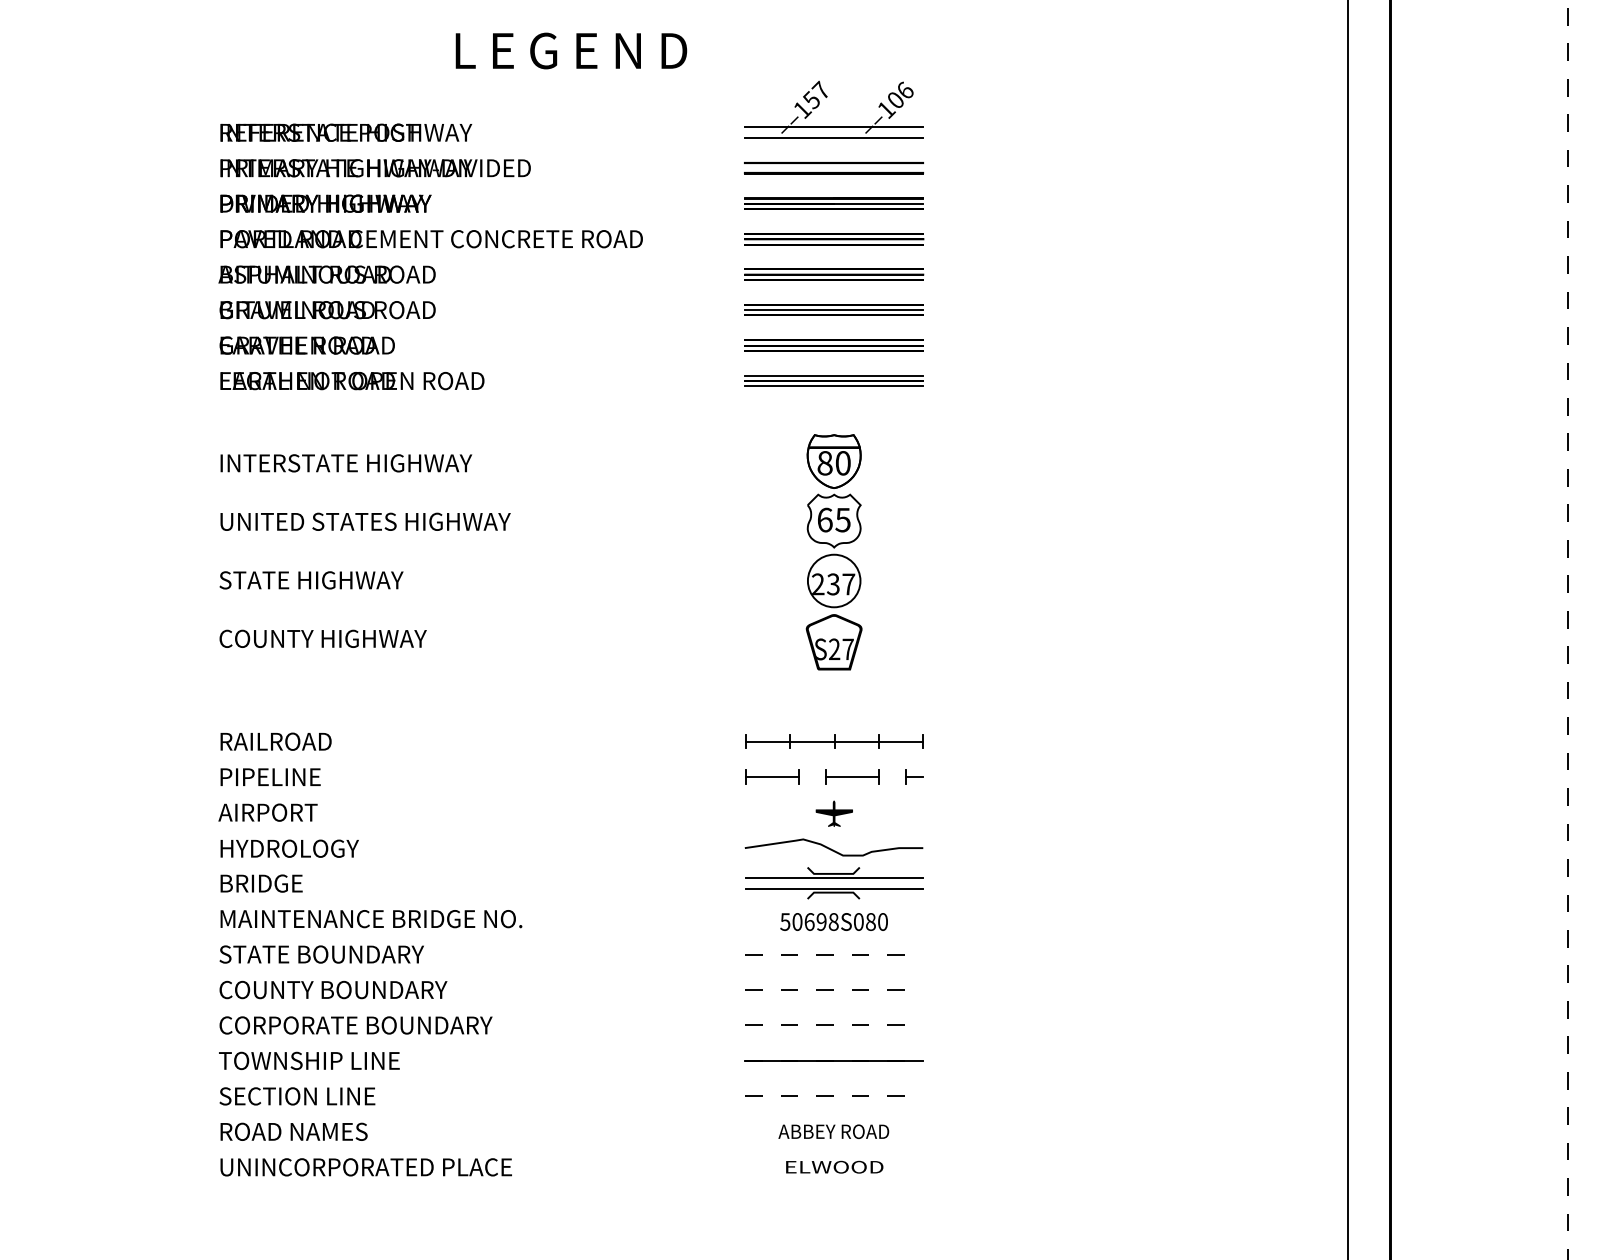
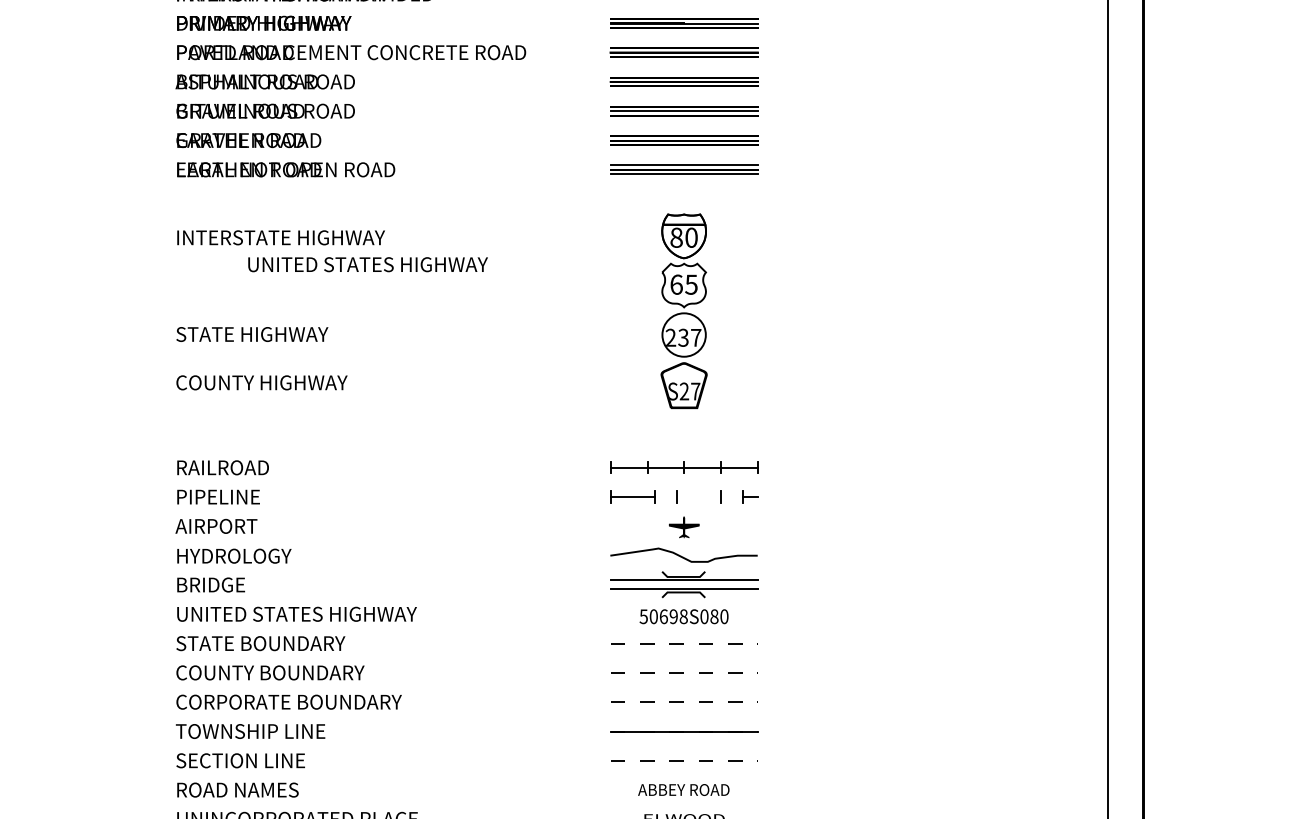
text: (365, 521) -> (367, 264), moved
line: (851, 777) -> (698, 497), removed
text: (371, 919) -> (301, 614), MAINTENANCE BRIDGE NO. -> UNITED STATES HIGHWAY

